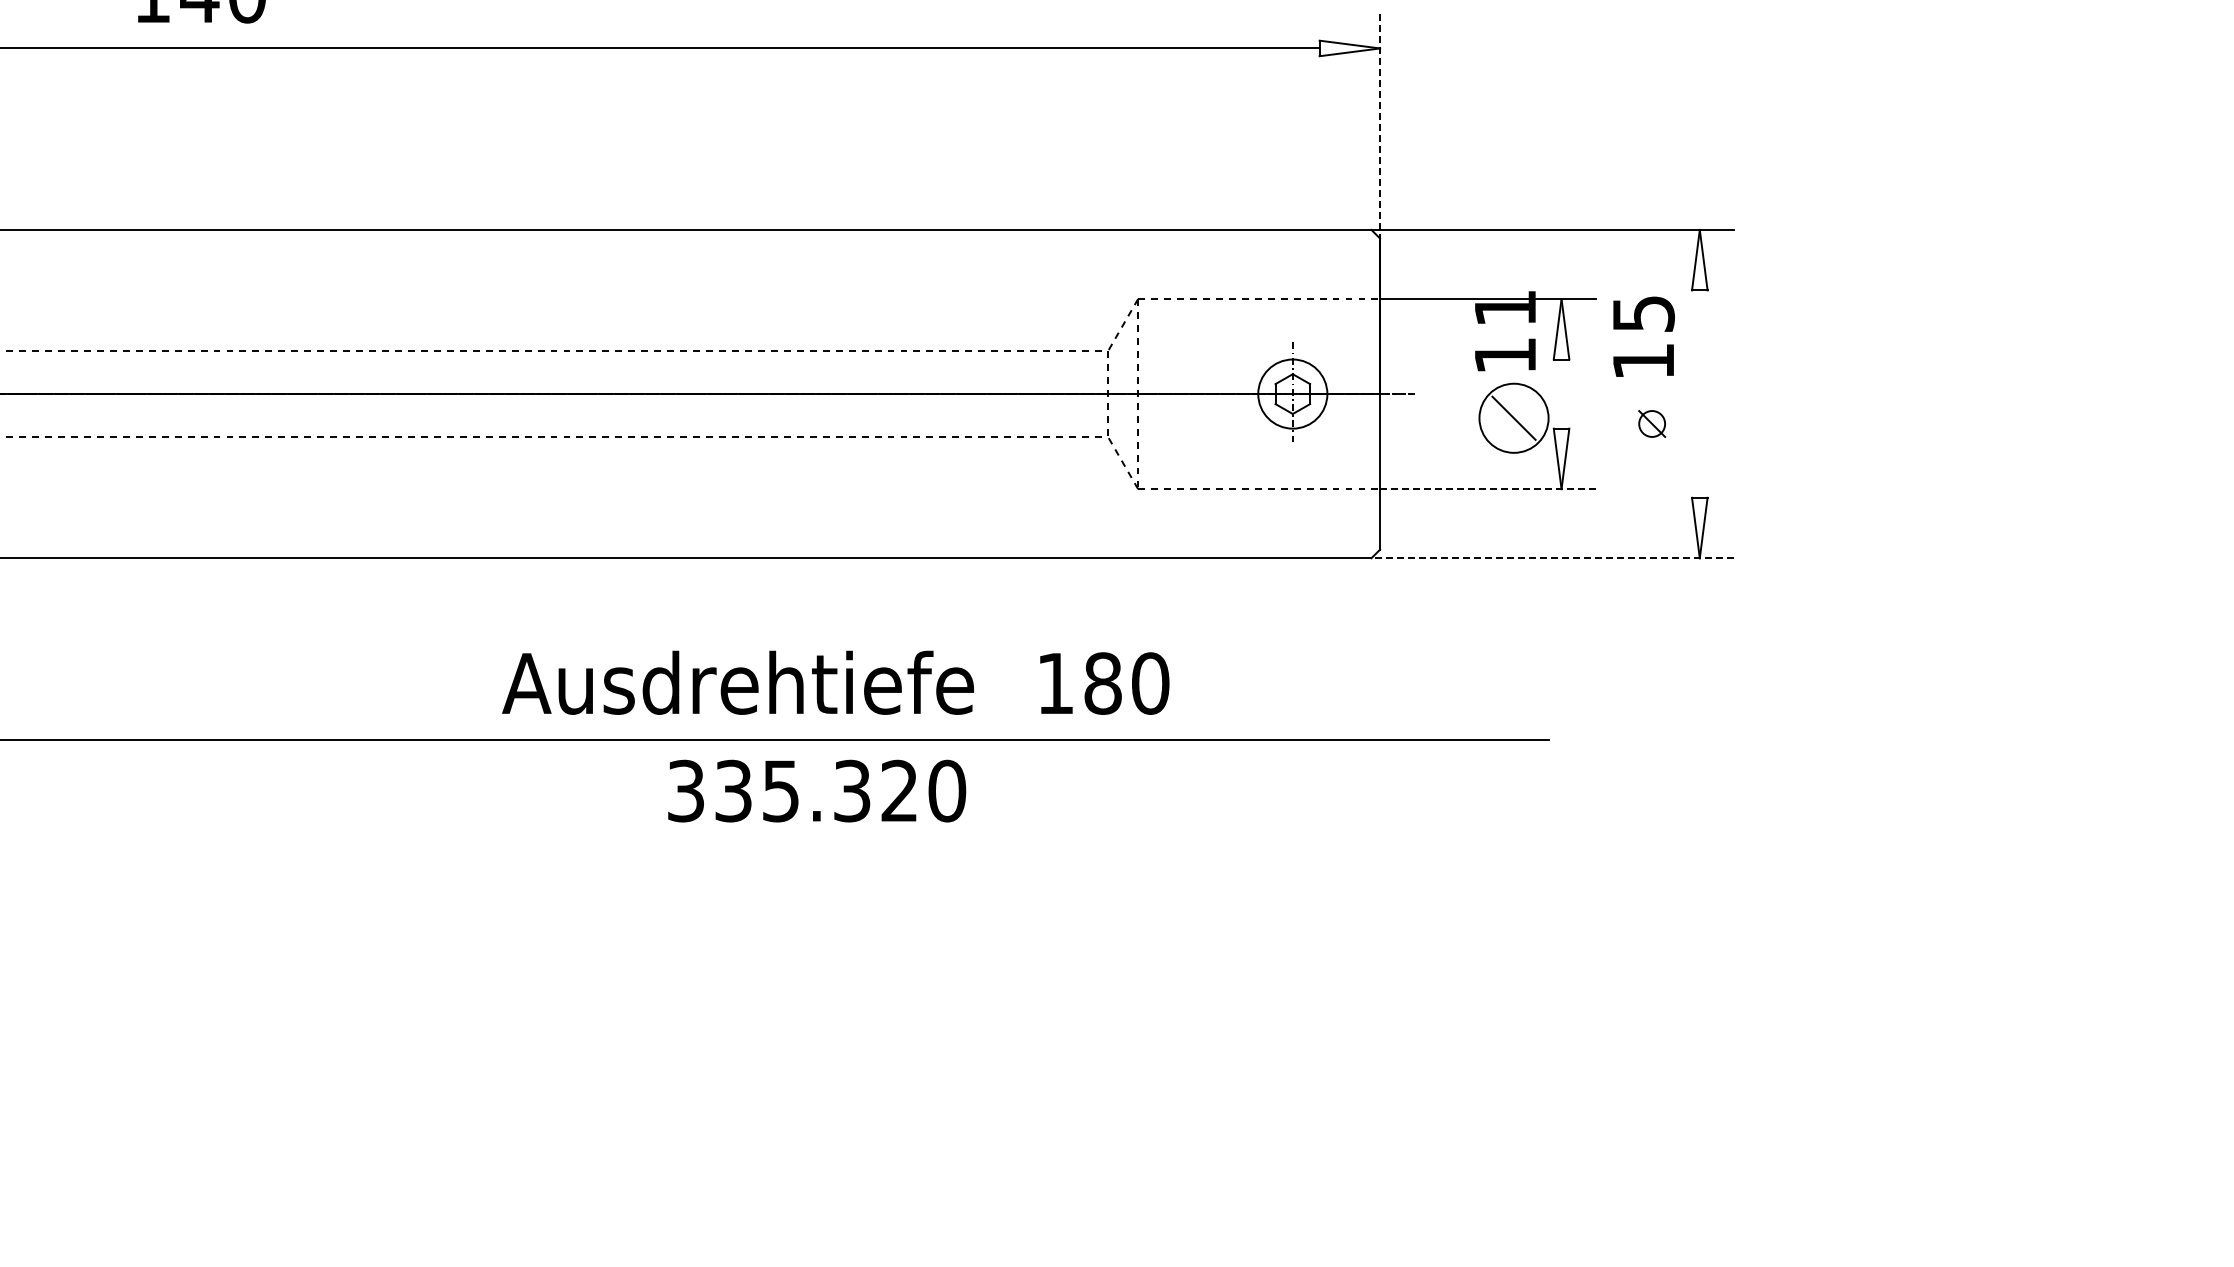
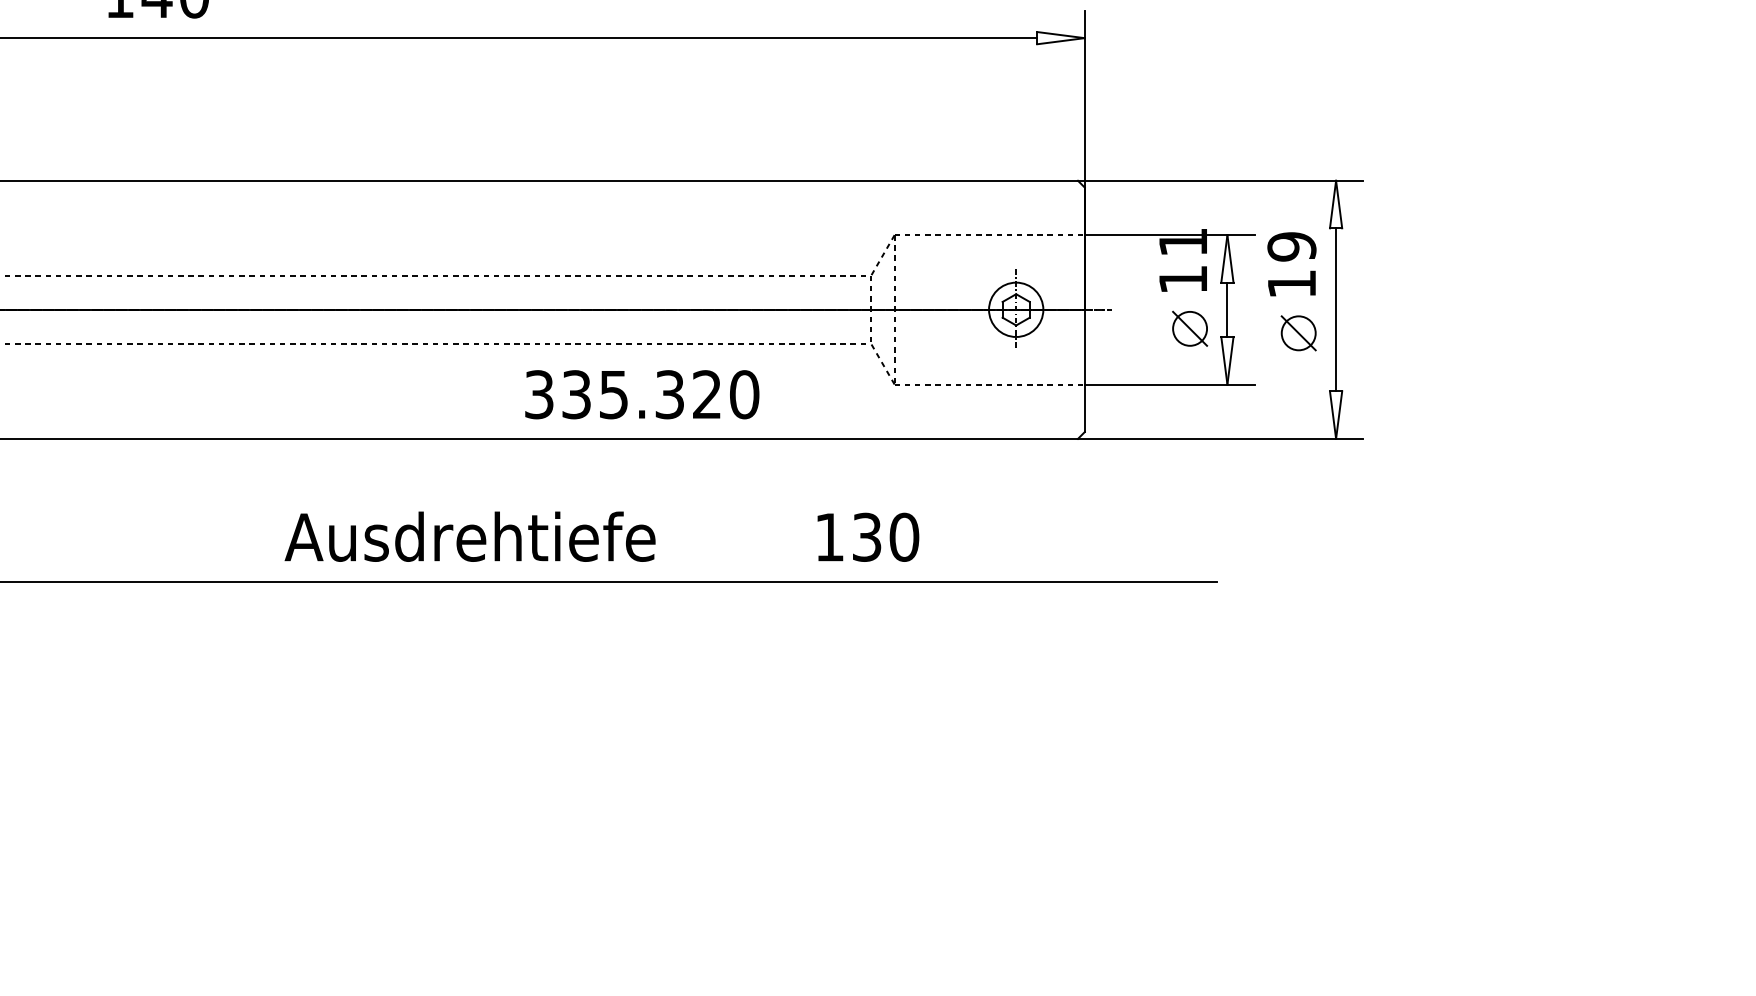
line: (1380, 126) -> (1085, 99), dashed -> solid
text: (1643, 313) -> (1291, 246), 15 -> 19
line: (1561, 393) -> (1227, 309), added
line: (1699, 393) -> (1335, 309), added
circle: (1513, 417) -> (1189, 328), size x0.62
part: (1651, 423) -> (1298, 332), size x1.67
line: (1487, 489) -> (1169, 384), dashed -> solid
line: (1552, 558) -> (1220, 439), dashed -> solid
text: (737, 682) -> (469, 536), moved
text: (1102, 683) -> (866, 537), 180 -> 130
text: (817, 790) -> (642, 394), moved

